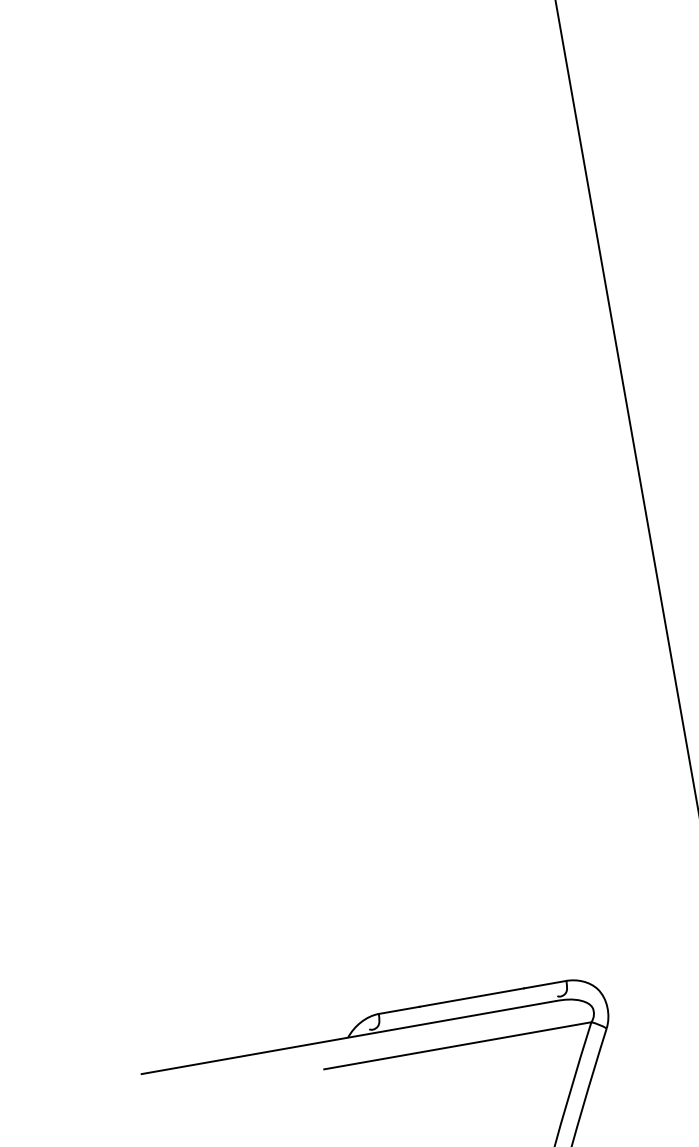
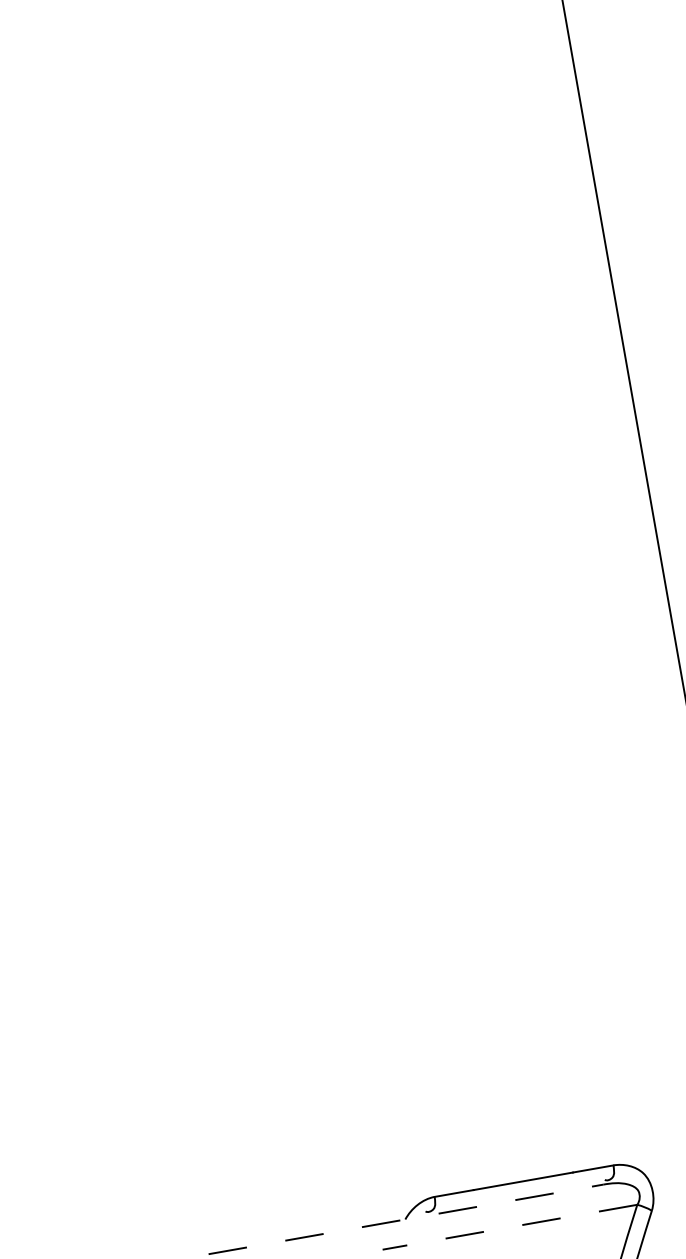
line: (349, 1037) -> (406, 1219), solid -> dashed
line: (457, 1046) -> (509, 1227), solid -> dashed

